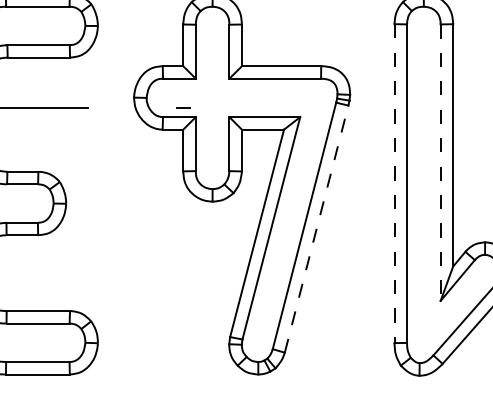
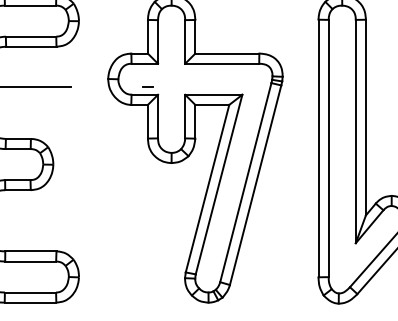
line: (440, 162) -> (355, 131), dashed -> solid
line: (394, 183) -> (318, 148), dashed -> solid
line: (316, 228) -> (255, 184), dashed -> solid

